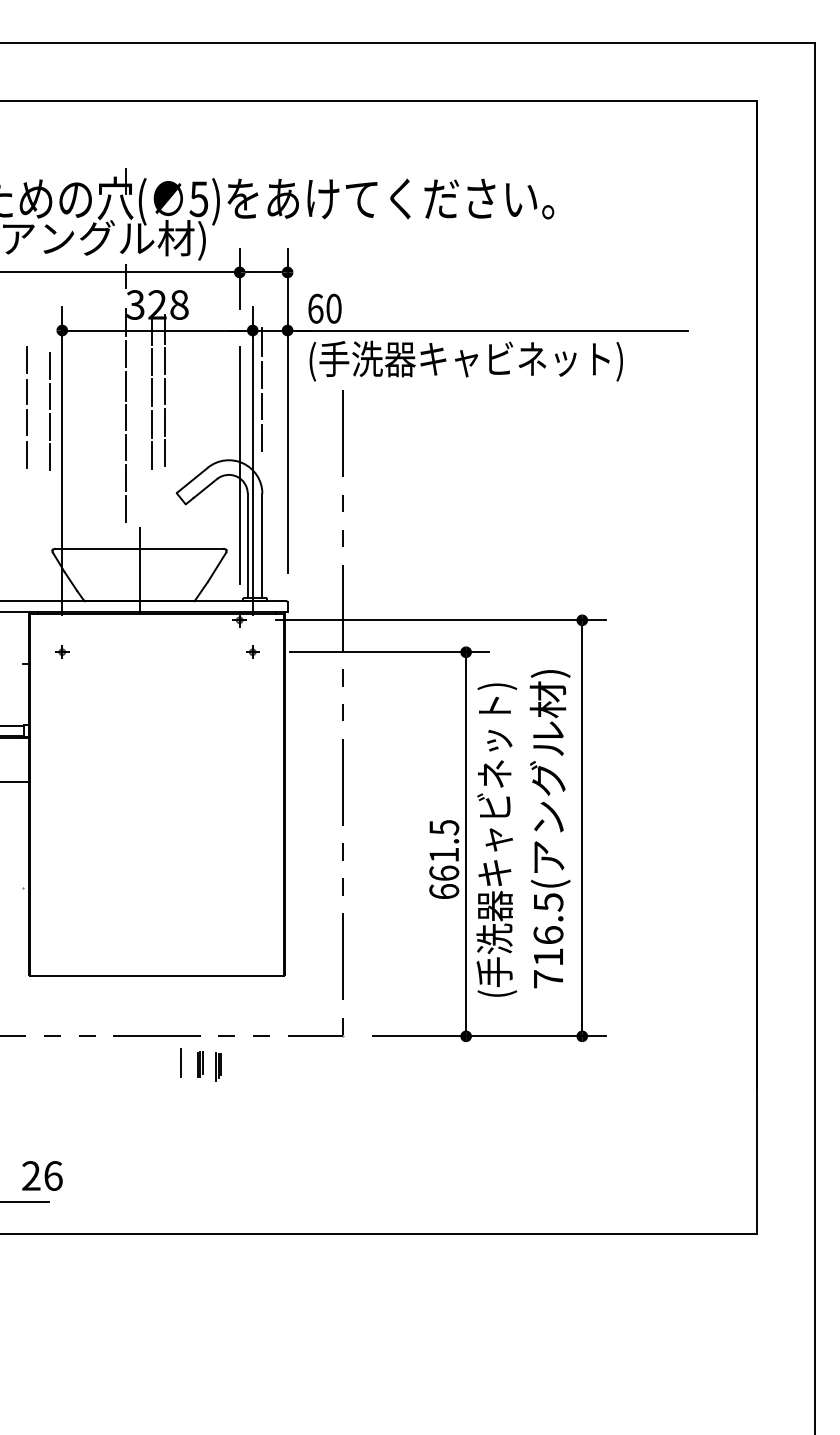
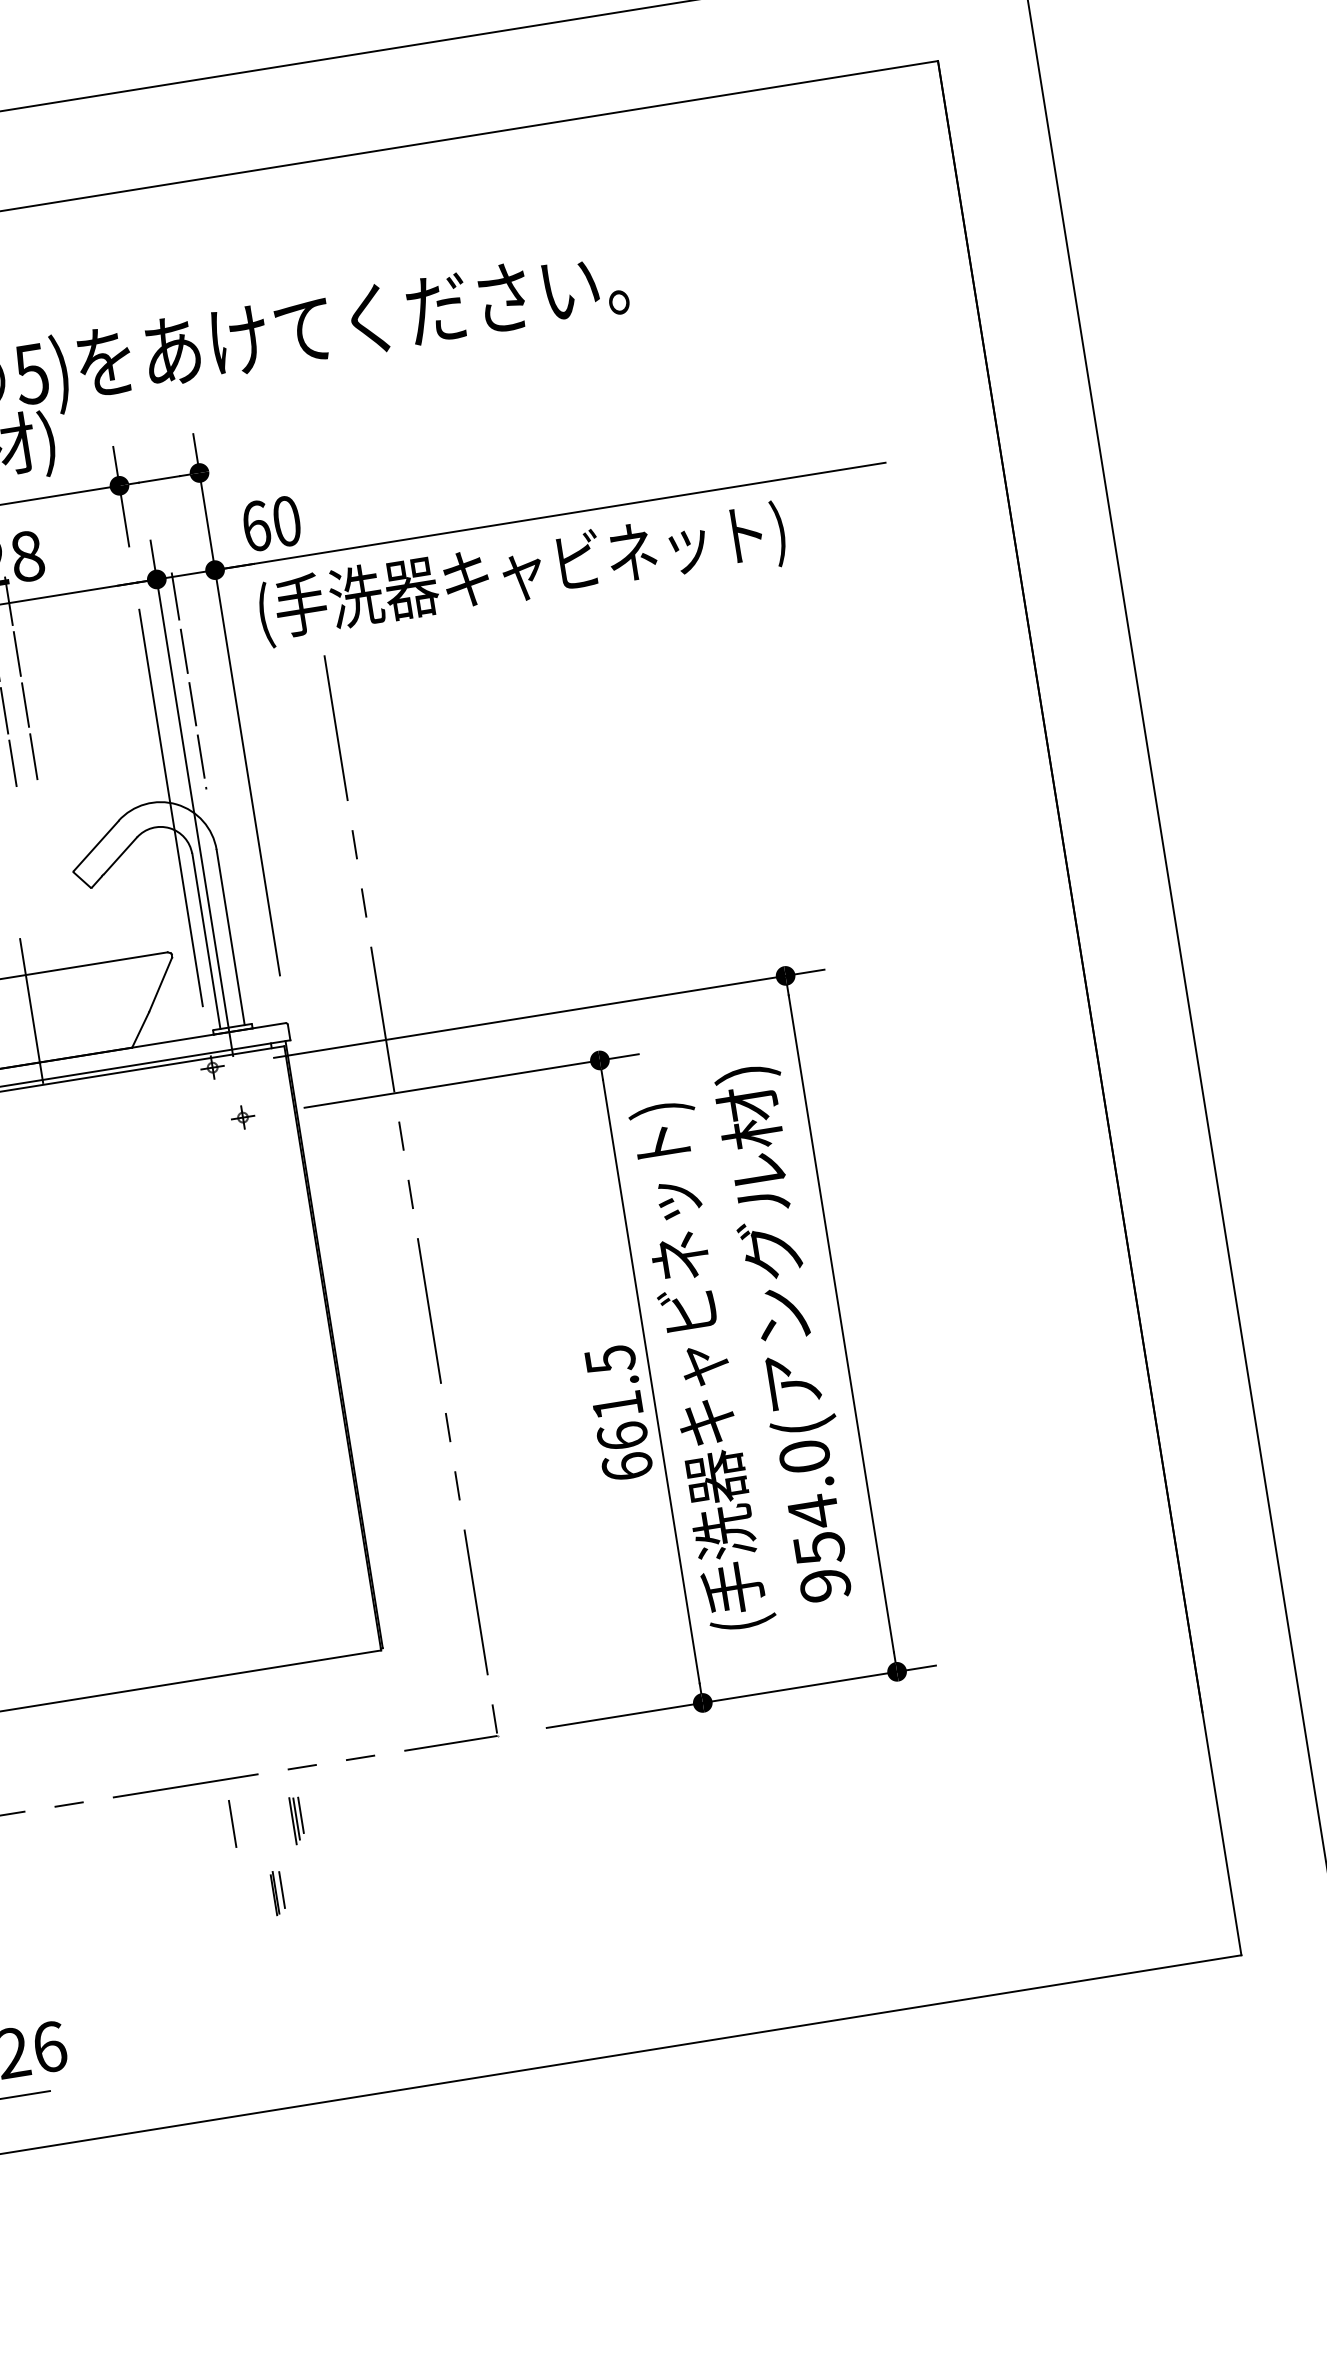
line: (164, 453) -> (42, 808), removed
line: (151, 455) -> (20, 815), removed
text: (548, 940) -> (814, 1520), 716.5( -> 954.0(
part: (200, 1064) -> (277, 1893), moved

